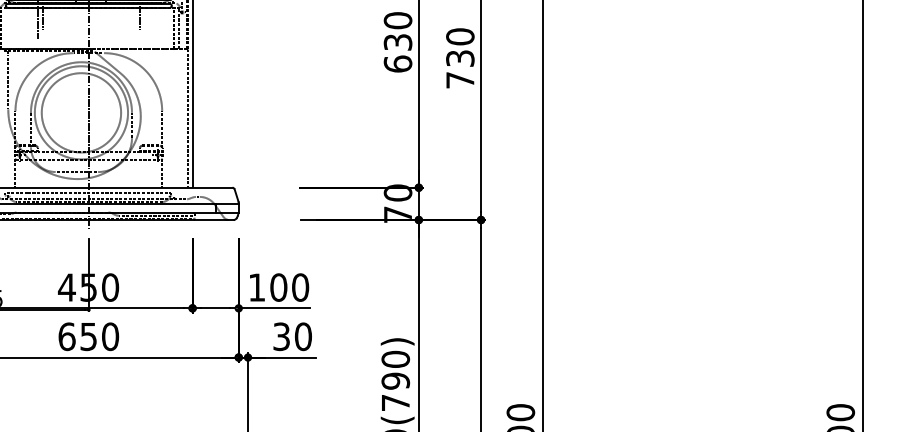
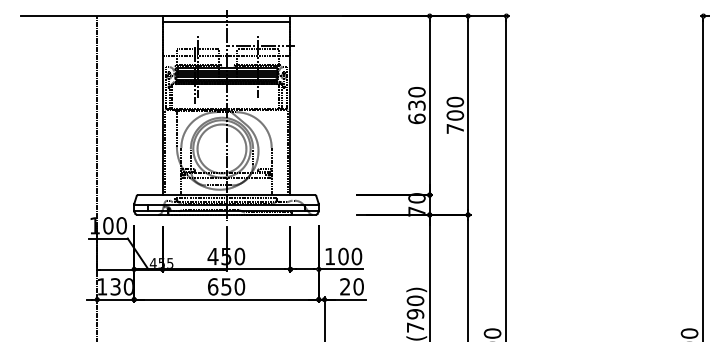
text: (460, 58) -> (455, 115), 730 -> 700
text: (282, 336) -> (345, 286), 30 -> 20

